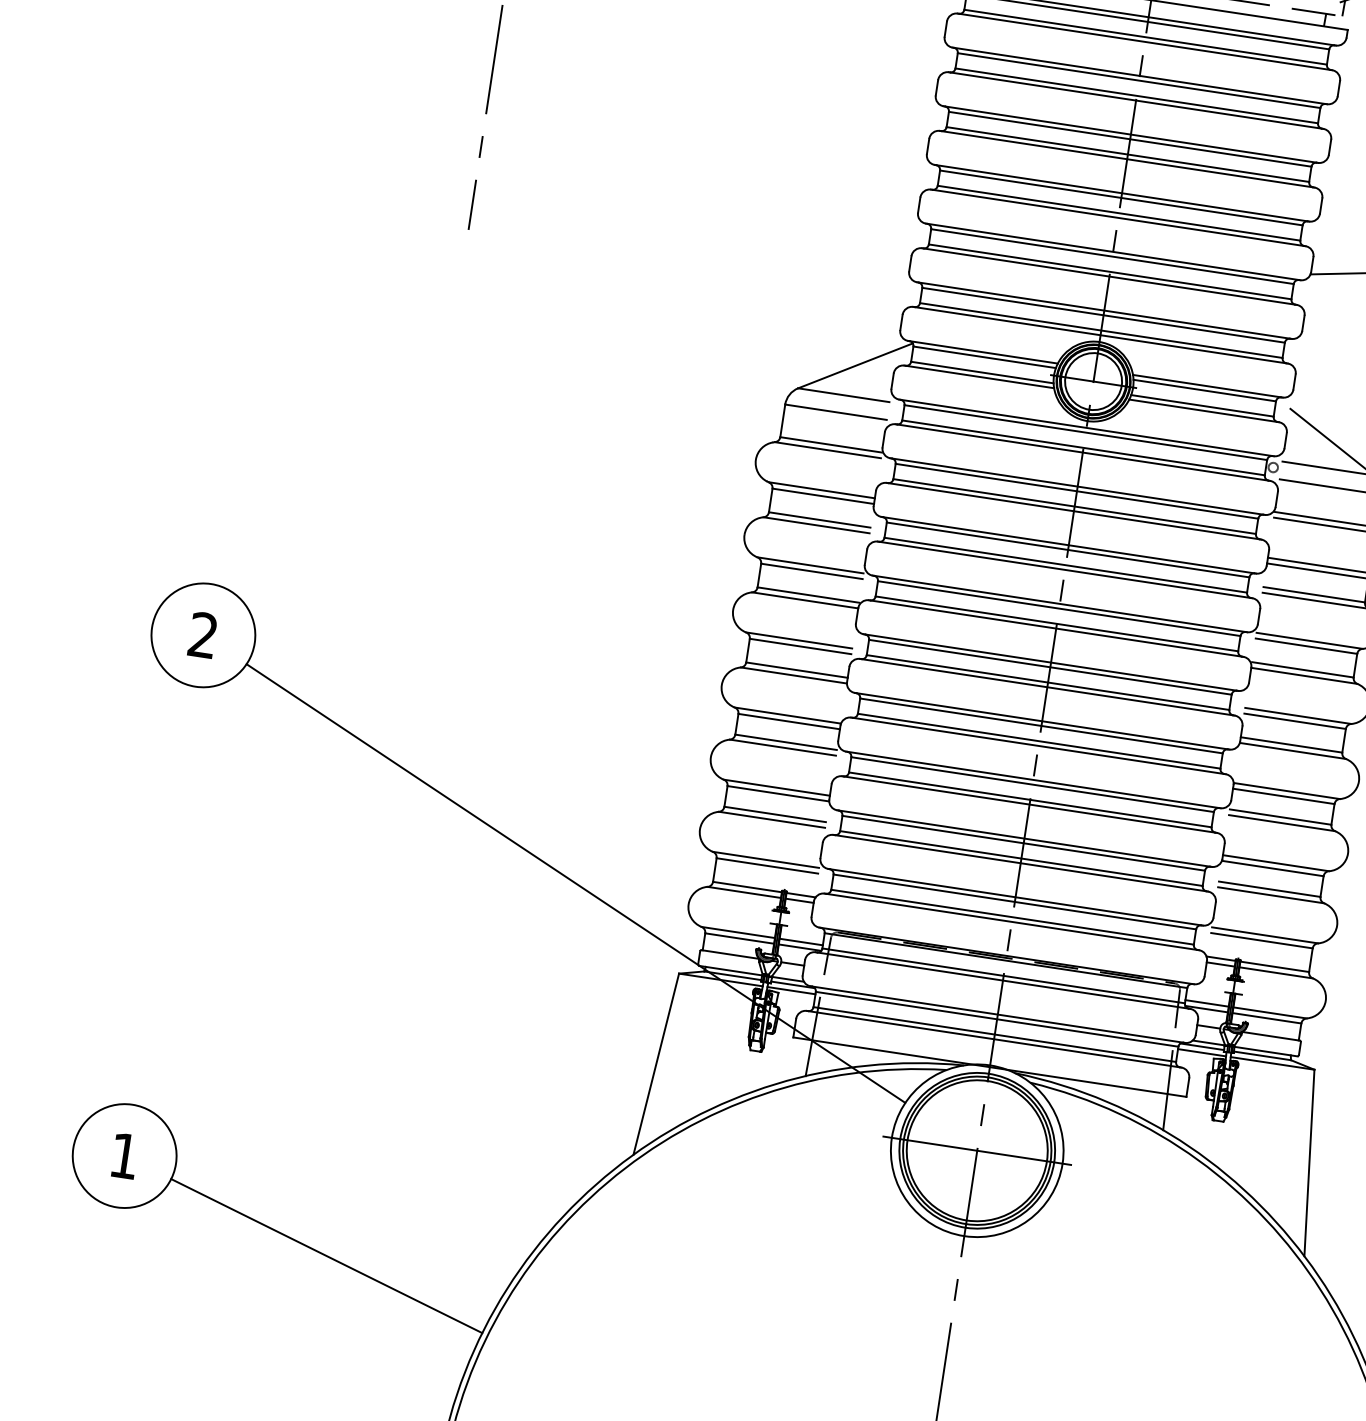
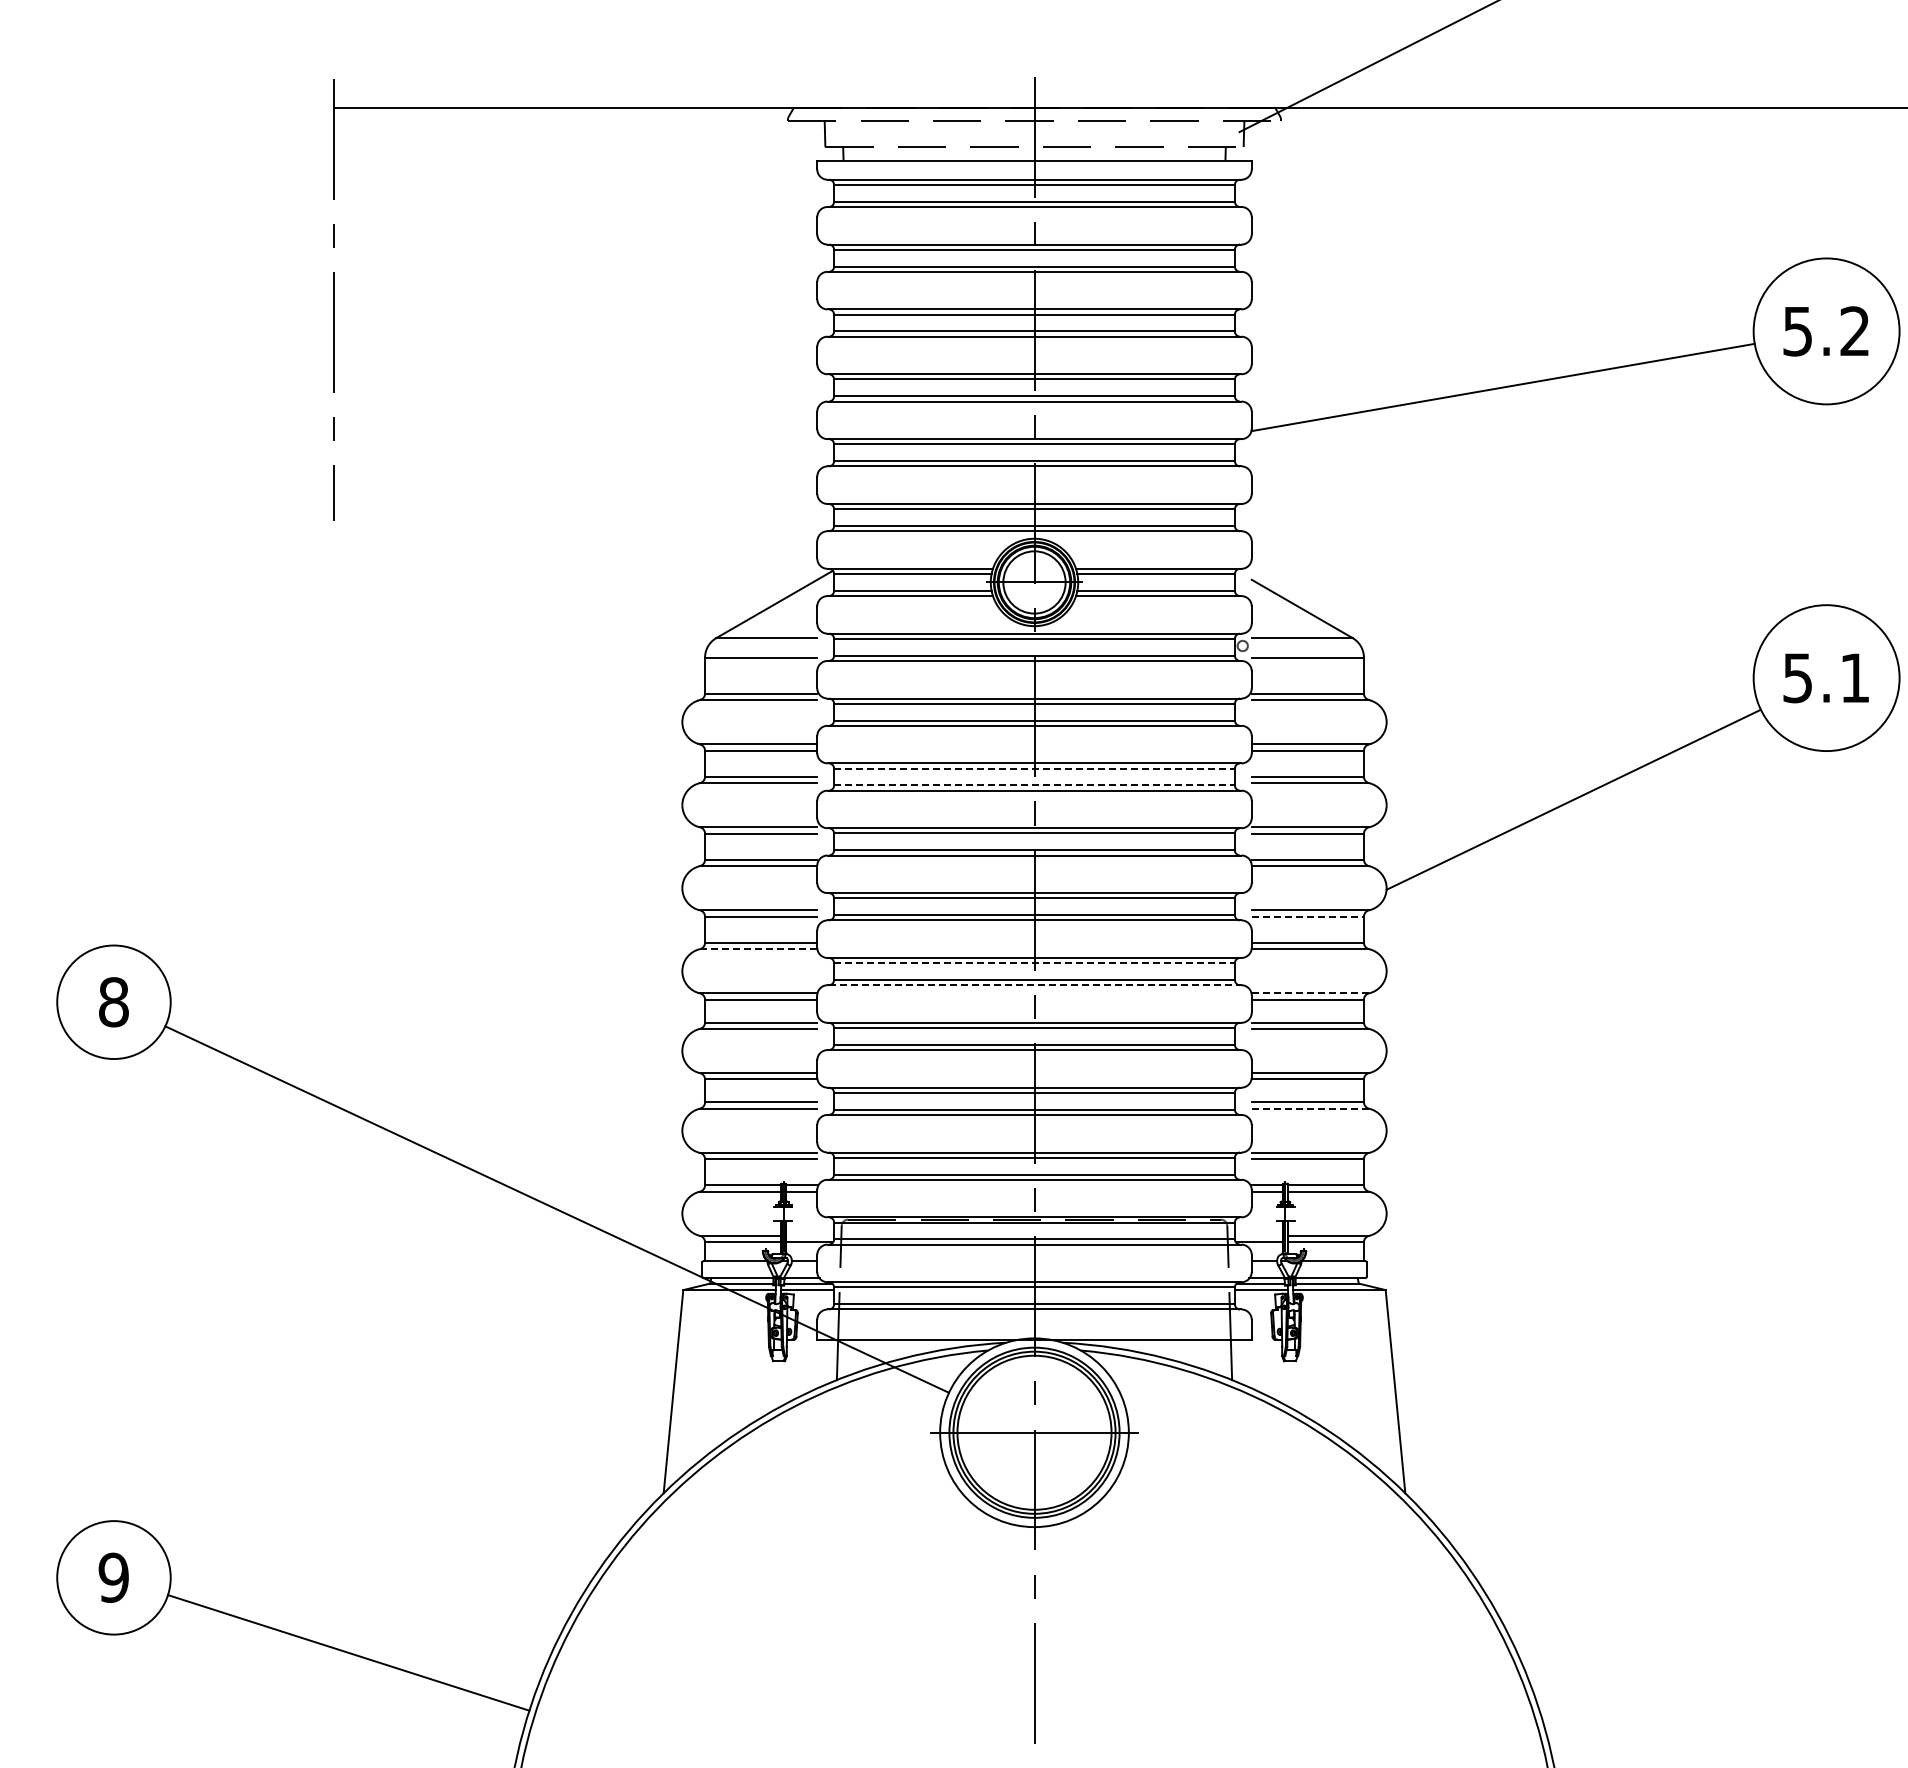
line: (1069, 549) -> (1035, 768), solid -> dashed
line: (1066, 565) -> (1035, 785), solid -> dashed
text: (202, 635) -> (113, 1002), 2 -> 8
line: (793, 675) -> (758, 949), solid -> dashed
line: (1295, 721) -> (1308, 916), solid -> dashed
line: (1042, 726) -> (1035, 963), solid -> dashed
line: (1038, 746) -> (1034, 985), solid -> dashed
line: (1287, 791) -> (1310, 993), solid -> dashed
line: (1271, 895) -> (1310, 1108), solid -> dashed
line: (801, 941) -> (810, 1235), removed
line: (1206, 1002) -> (1258, 1235), removed
text: (124, 1155) -> (113, 1577), 1 -> 9

